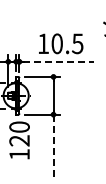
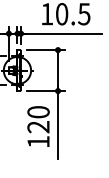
line: (58, 61) -> (63, 33), dashed -> solid
text: (19, 140) -> (38, 126), moved
line: (53, 146) -> (57, 125), dashed -> solid

